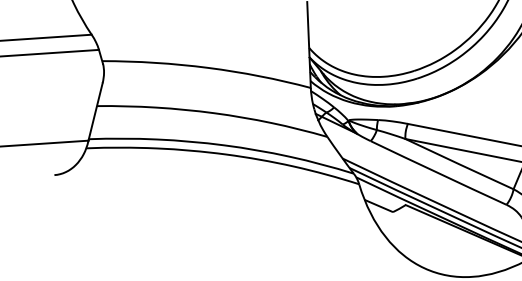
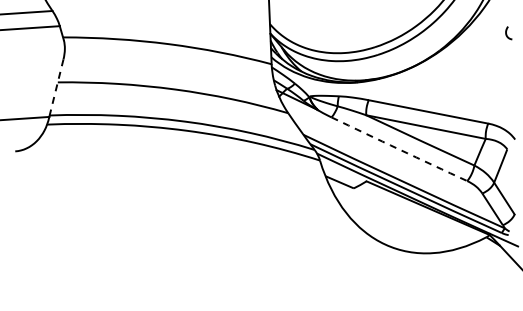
line: (95, 111) -> (56, 87), solid -> dashed
arc: (438, 173) -> (399, 149), solid -> dashed

